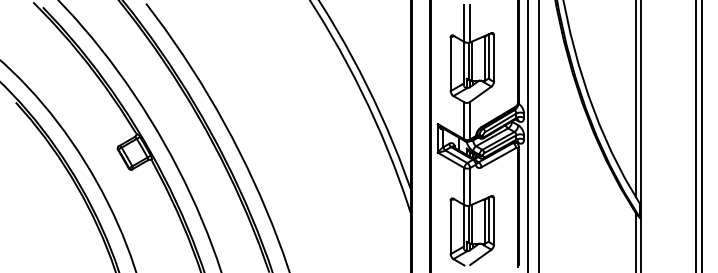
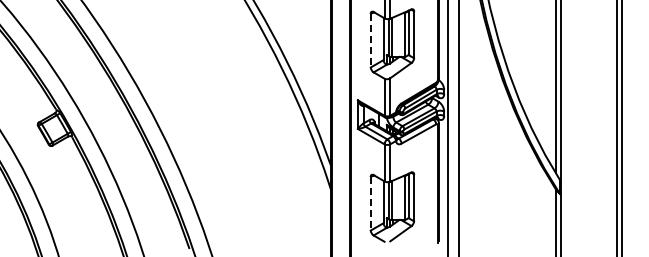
line: (450, 64) -> (370, 40), solid -> dashed
line: (450, 227) -> (370, 203), solid -> dashed

